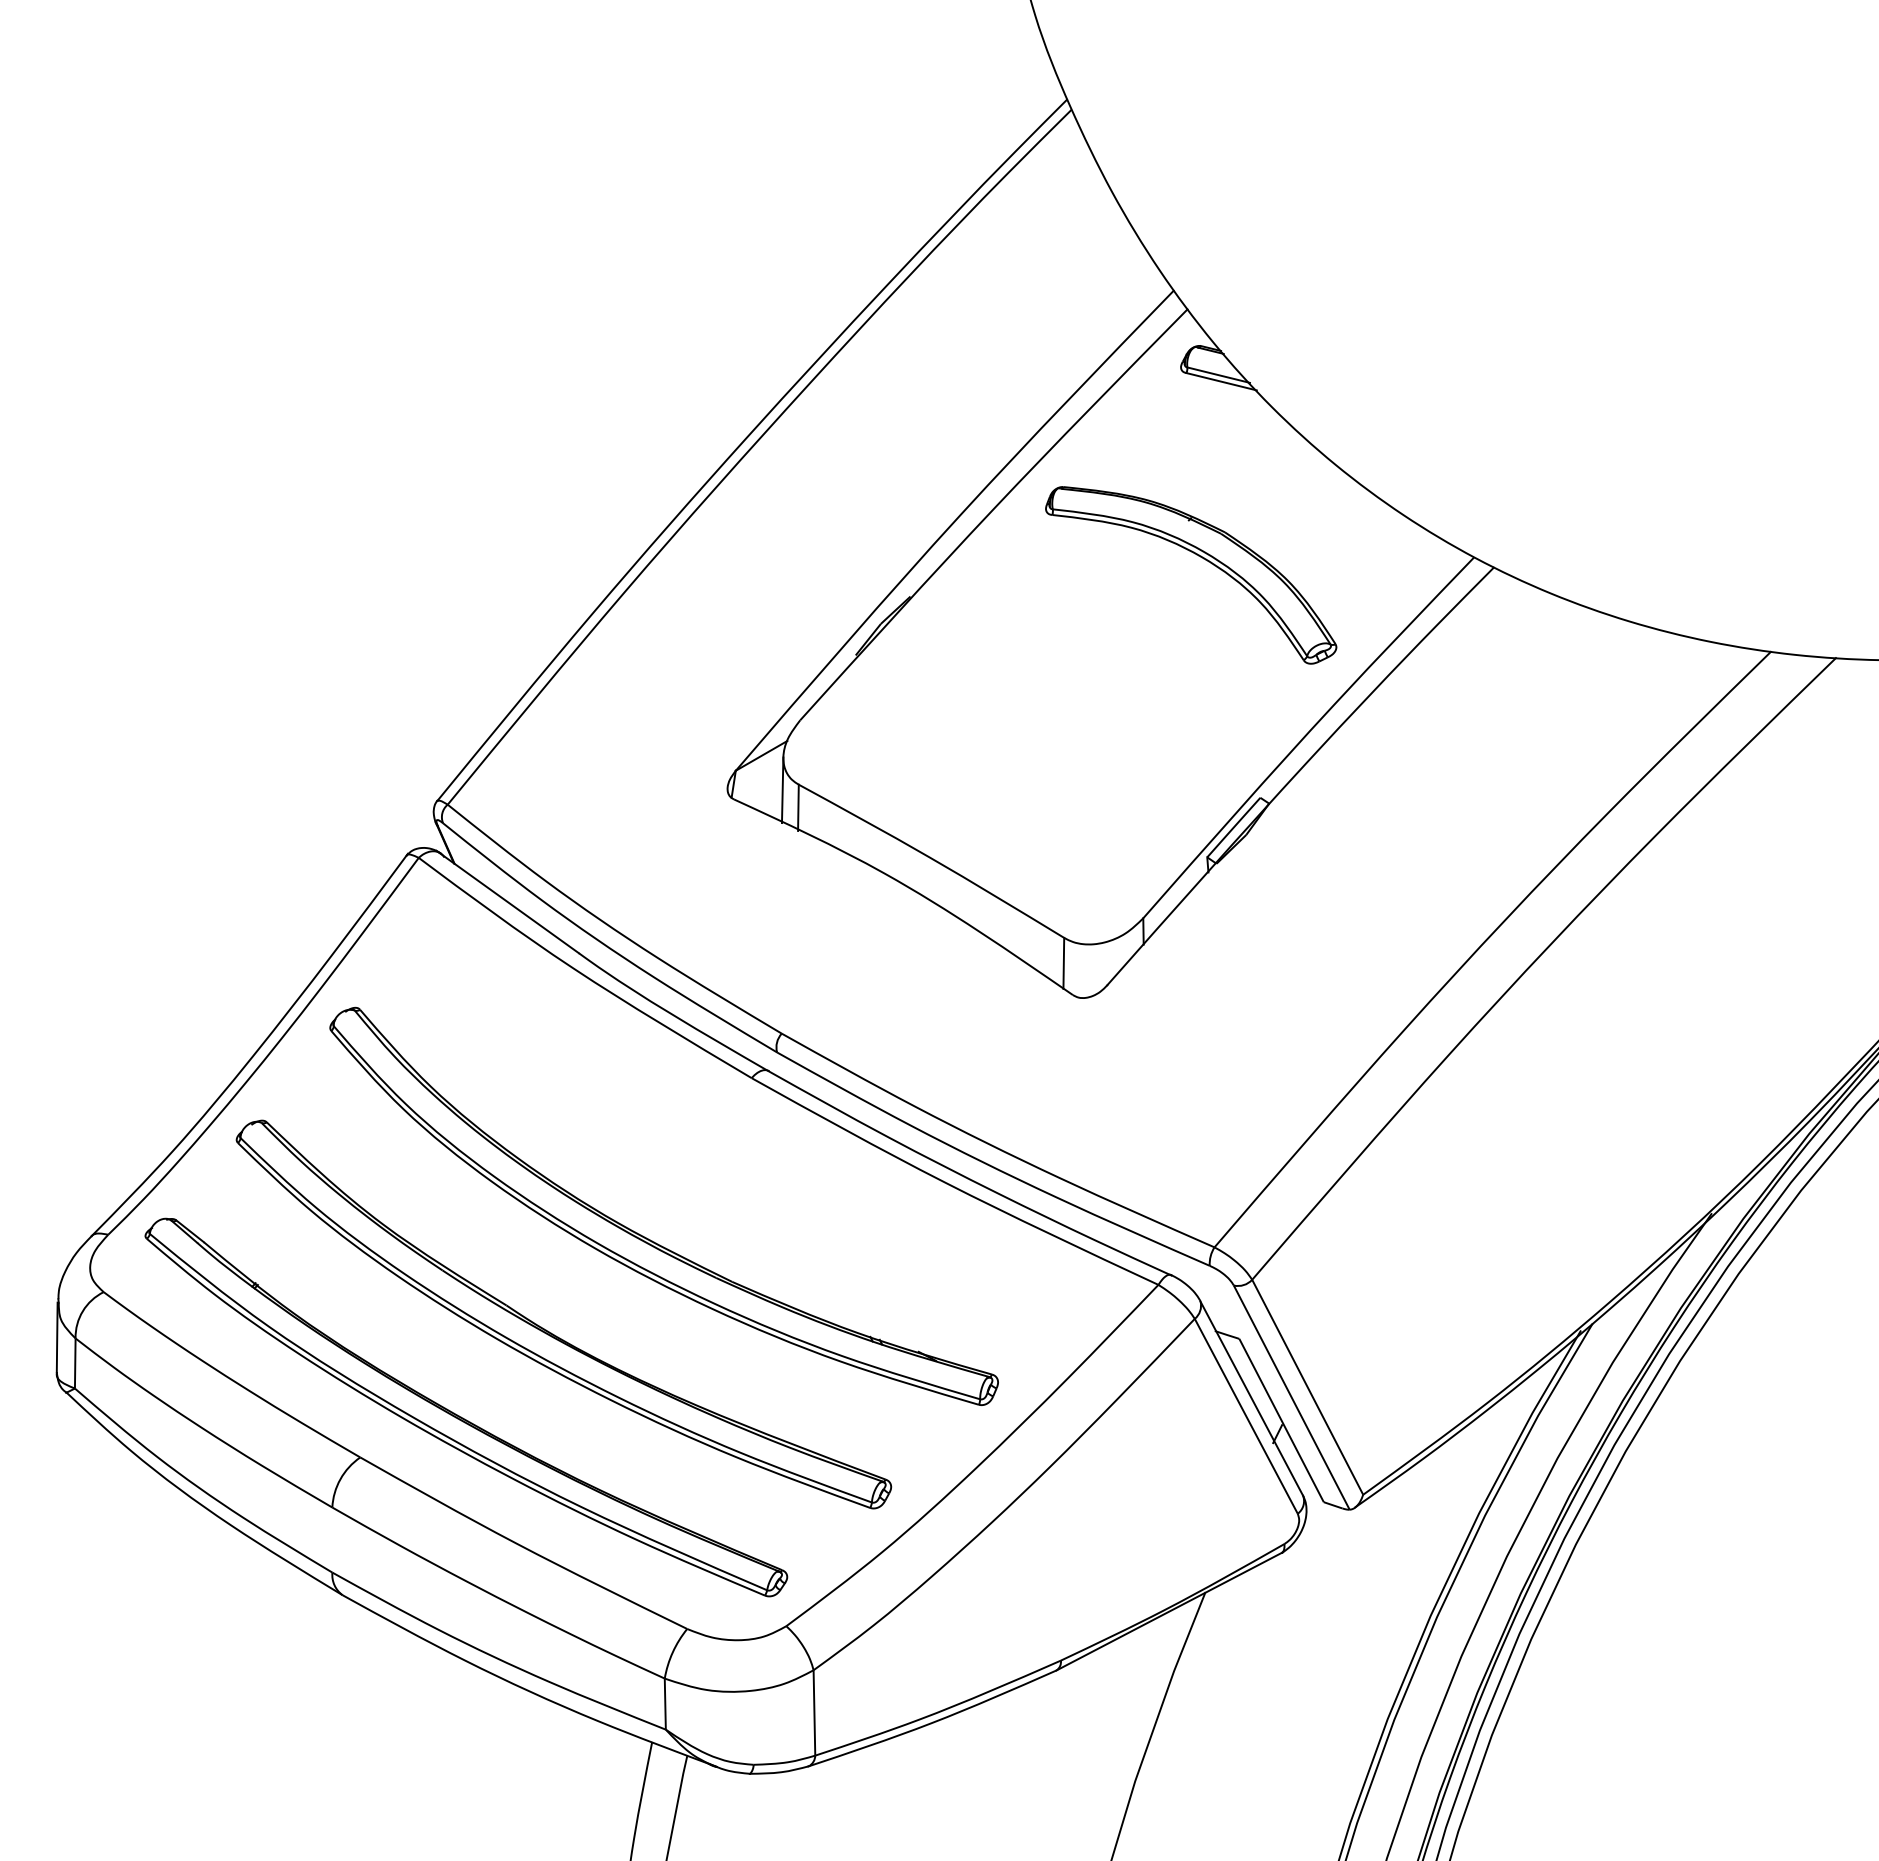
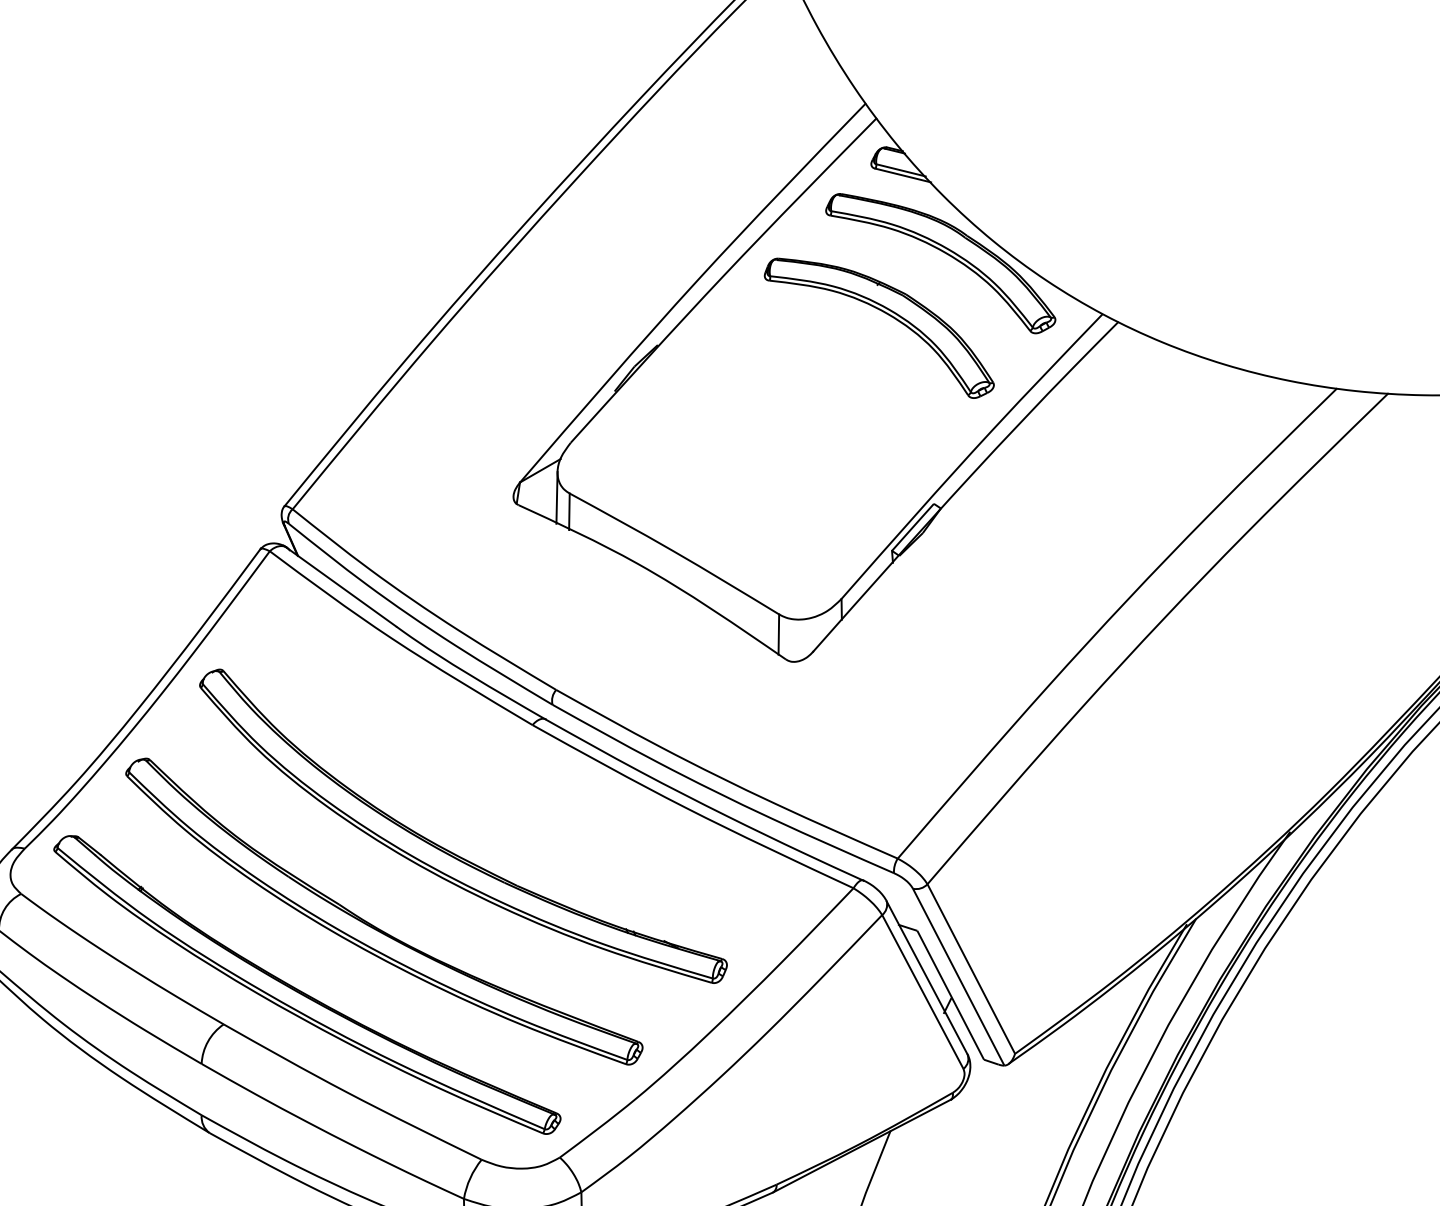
part: (1277, 482) -> (947, 255), added

